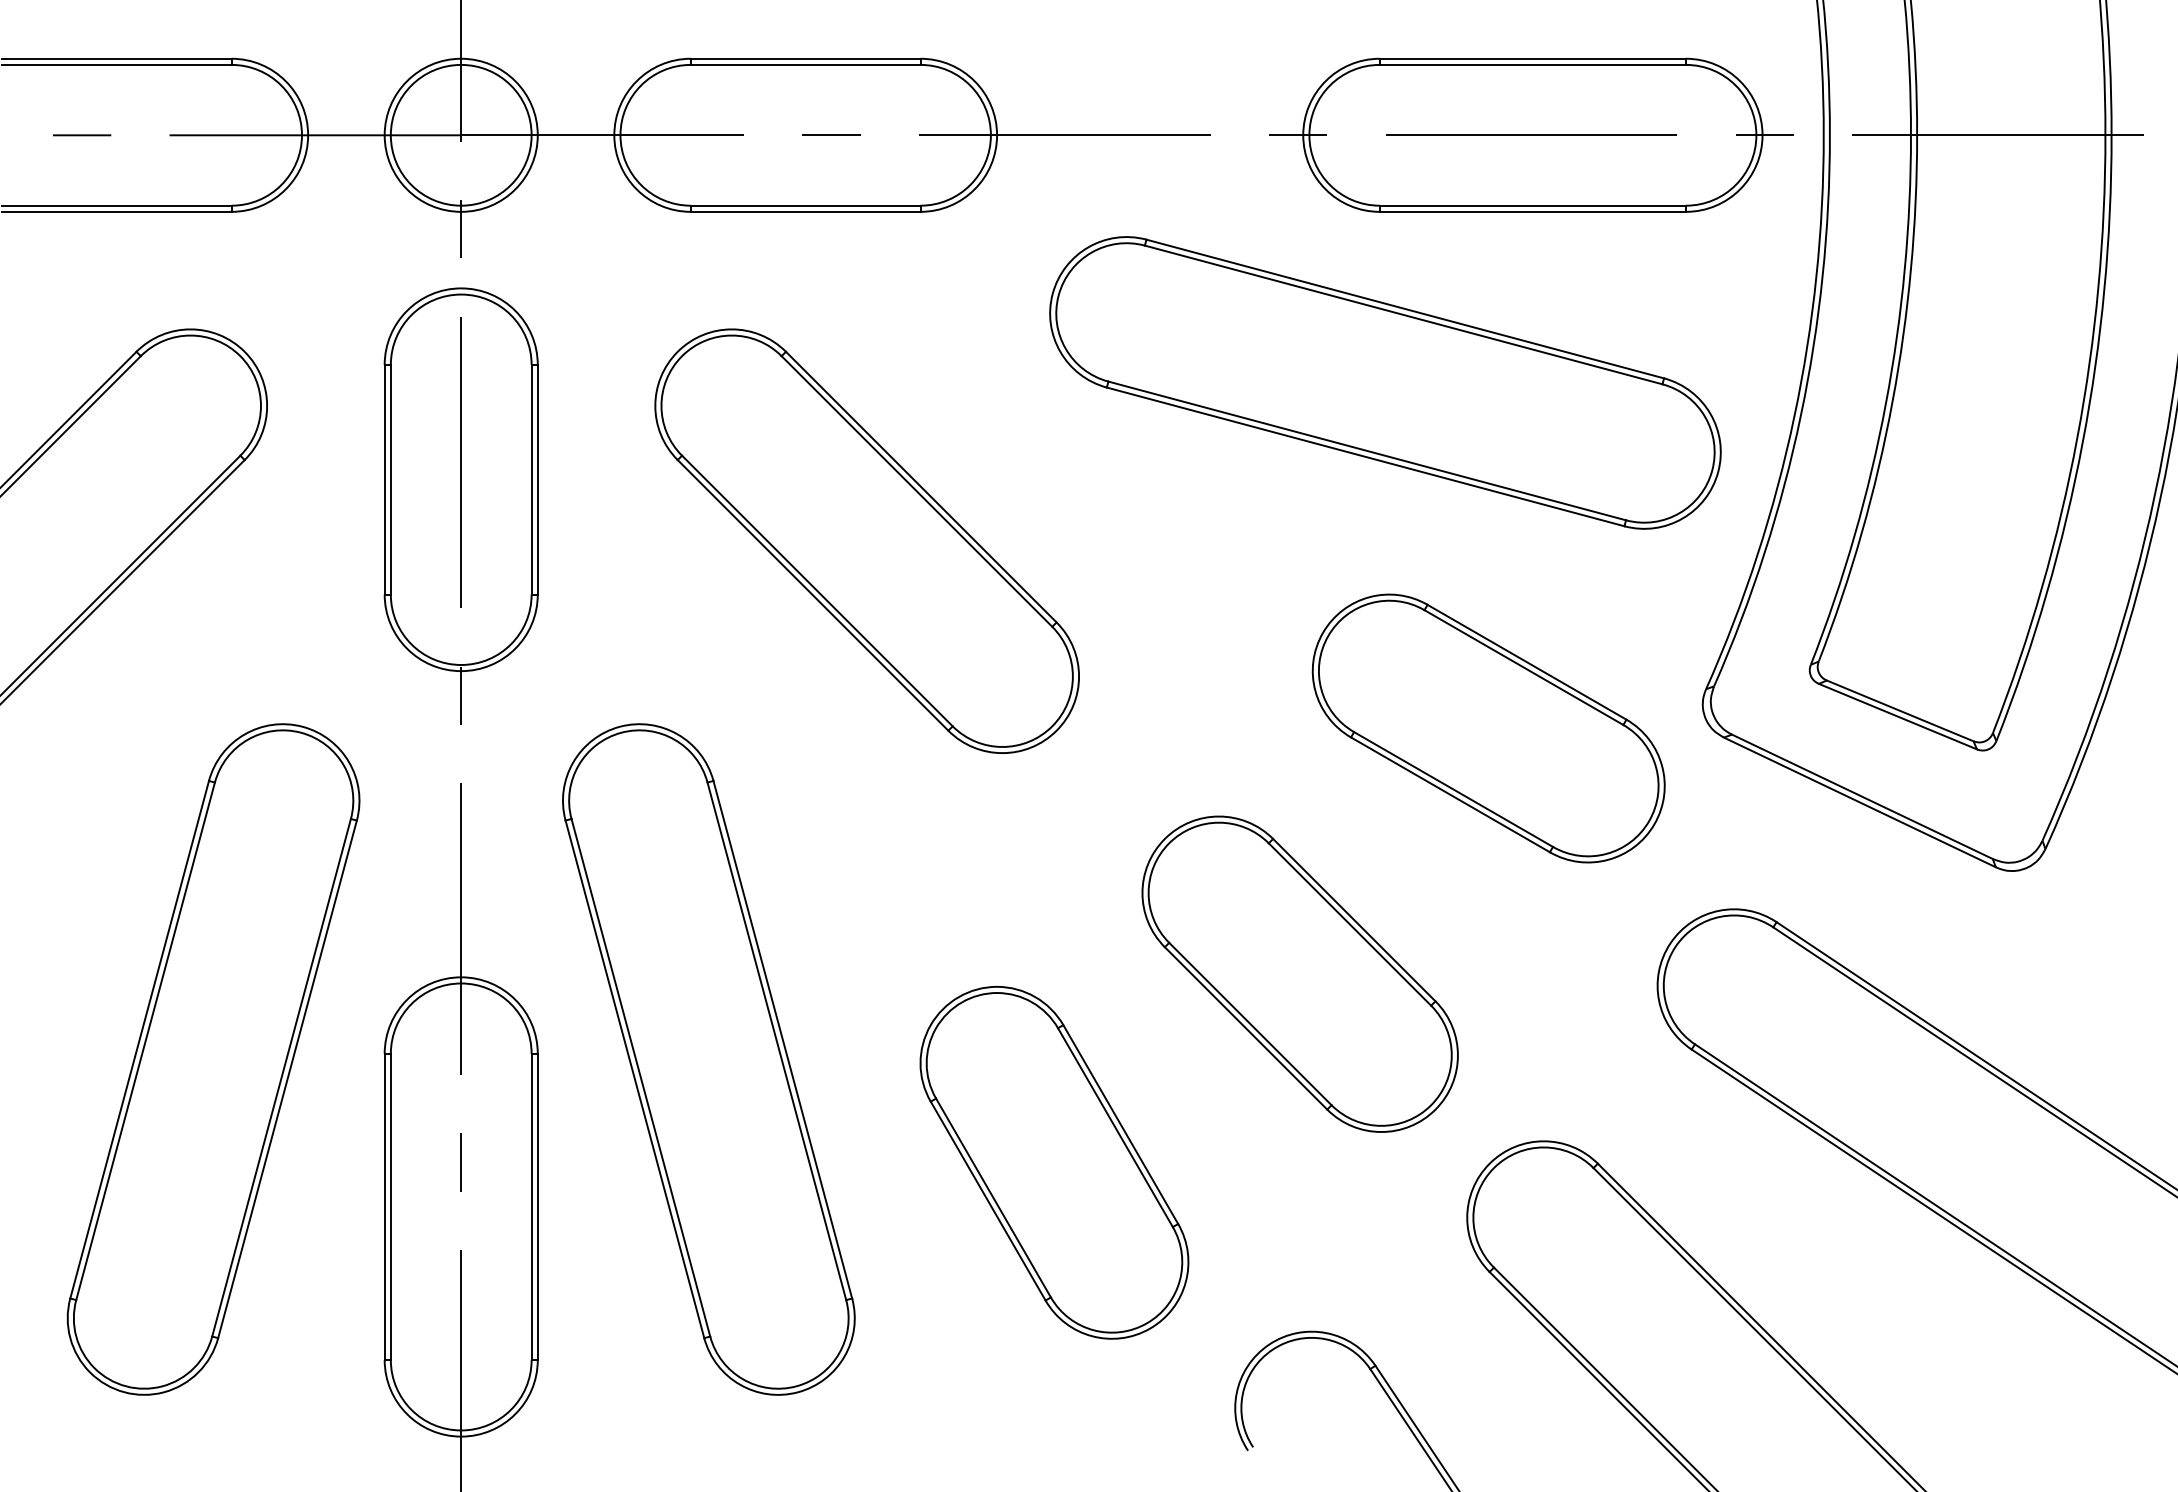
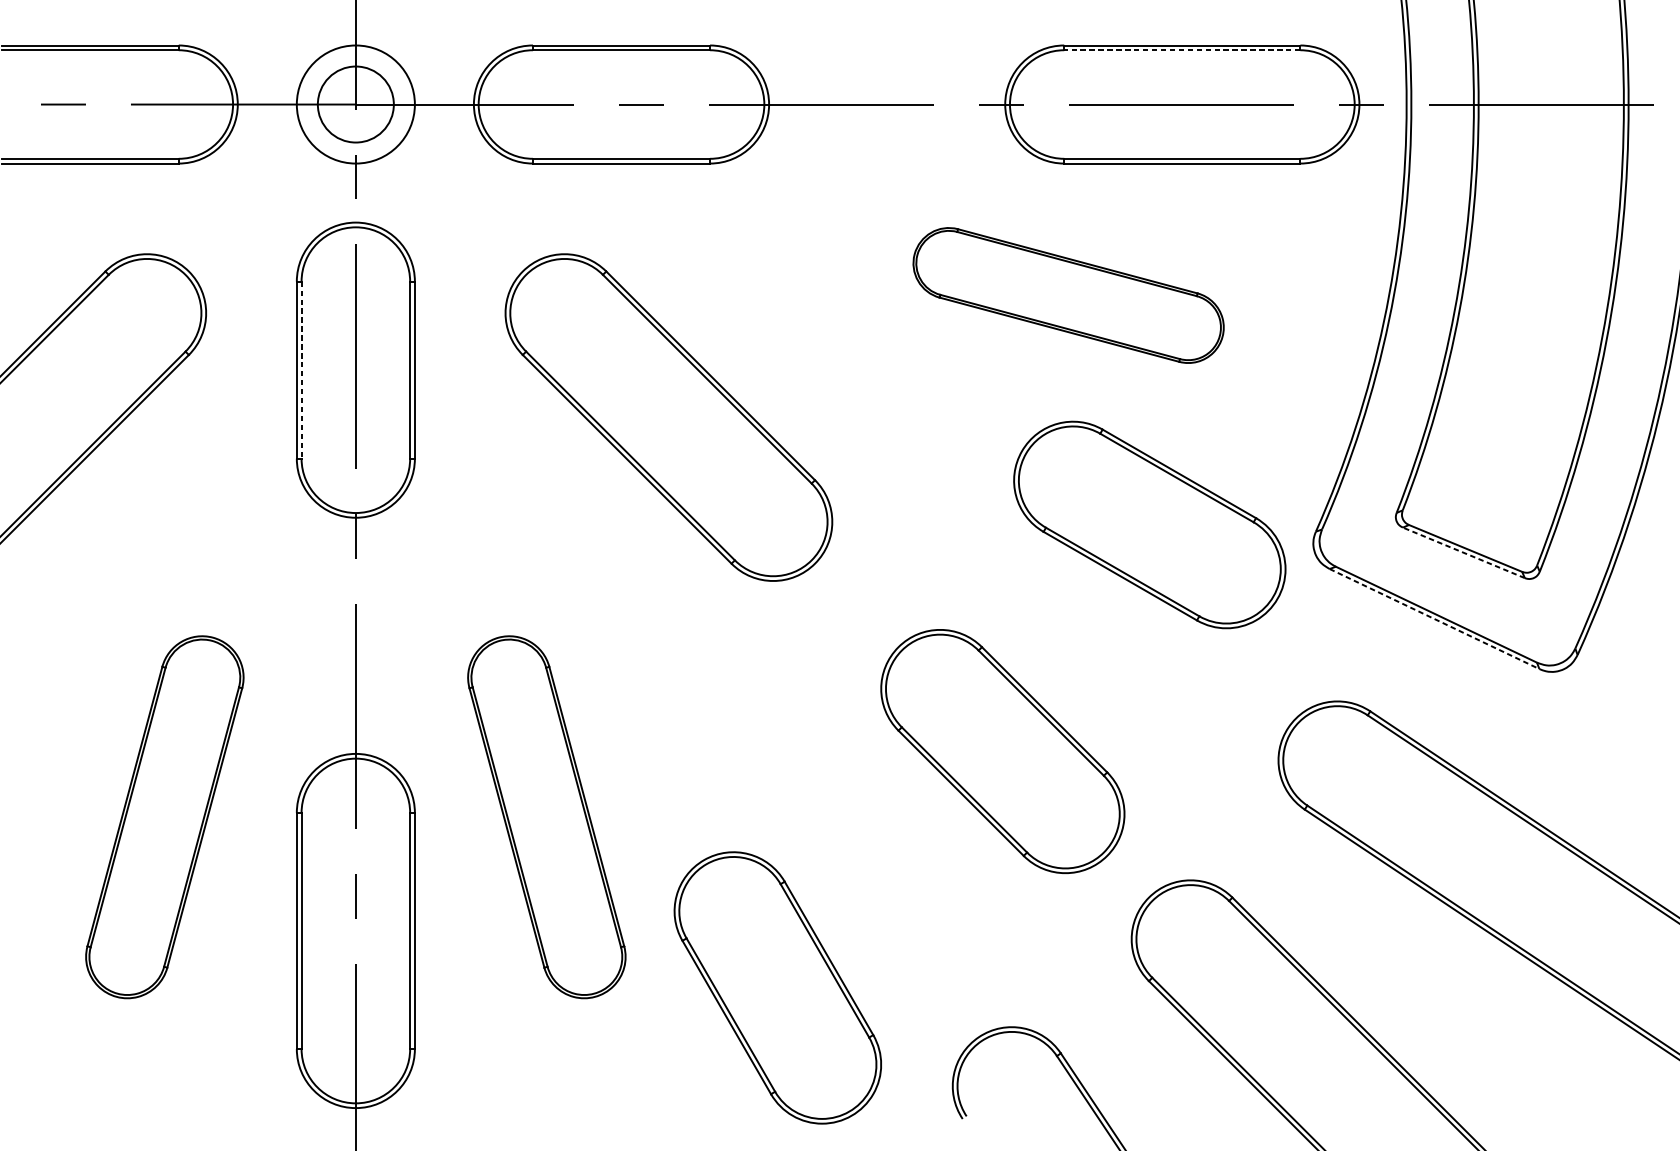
line: (1532, 64) -> (1182, 49), solid -> dashed
circle: (460, 134) -> (355, 103), size x0.7
part: (1385, 382) -> (1068, 295), size x0.6
line: (390, 479) -> (301, 369), solid -> dashed
line: (1897, 716) -> (1463, 552), solid -> dashed
part: (1488, 728) -> (1149, 524), moved
line: (1859, 802) -> (1434, 619), solid -> dashed
part: (213, 1059) -> (164, 817), size x0.7
part: (708, 1059) -> (546, 817), size x0.7
part: (1054, 1162) -> (777, 987), moved

